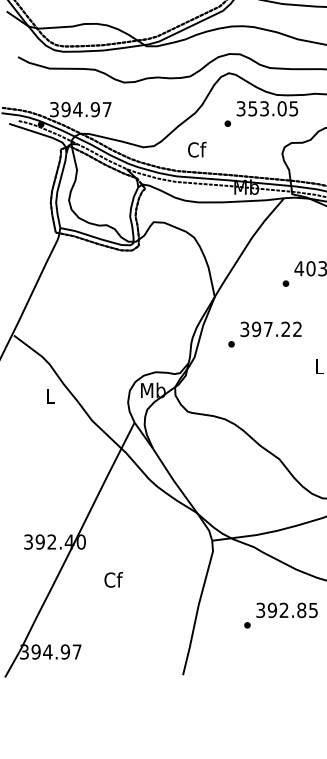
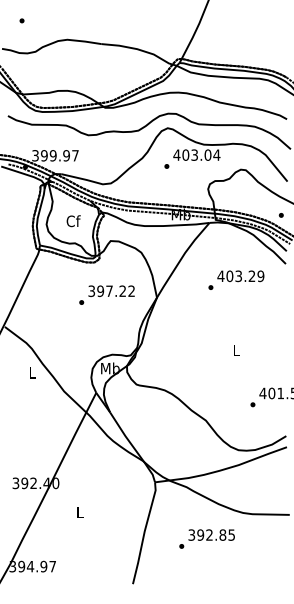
text: (266, 107) -> (196, 154), 353.05 -> 403.04
text: (76, 109) -> (52, 155), 394.97 -> 399.97
text: (196, 150) -> (73, 221), moved
text: (264, 333) -> (106, 294), moved
text: (113, 579) -> (80, 511), Cf -> L

